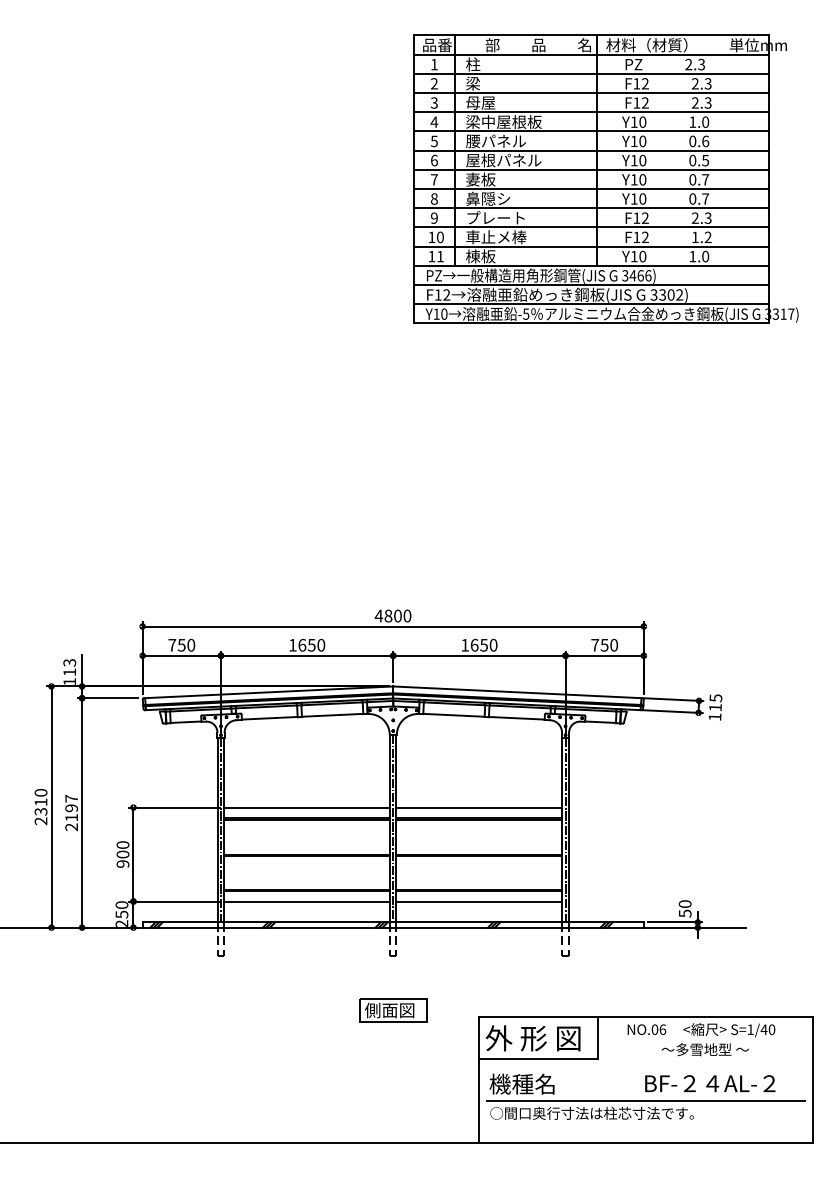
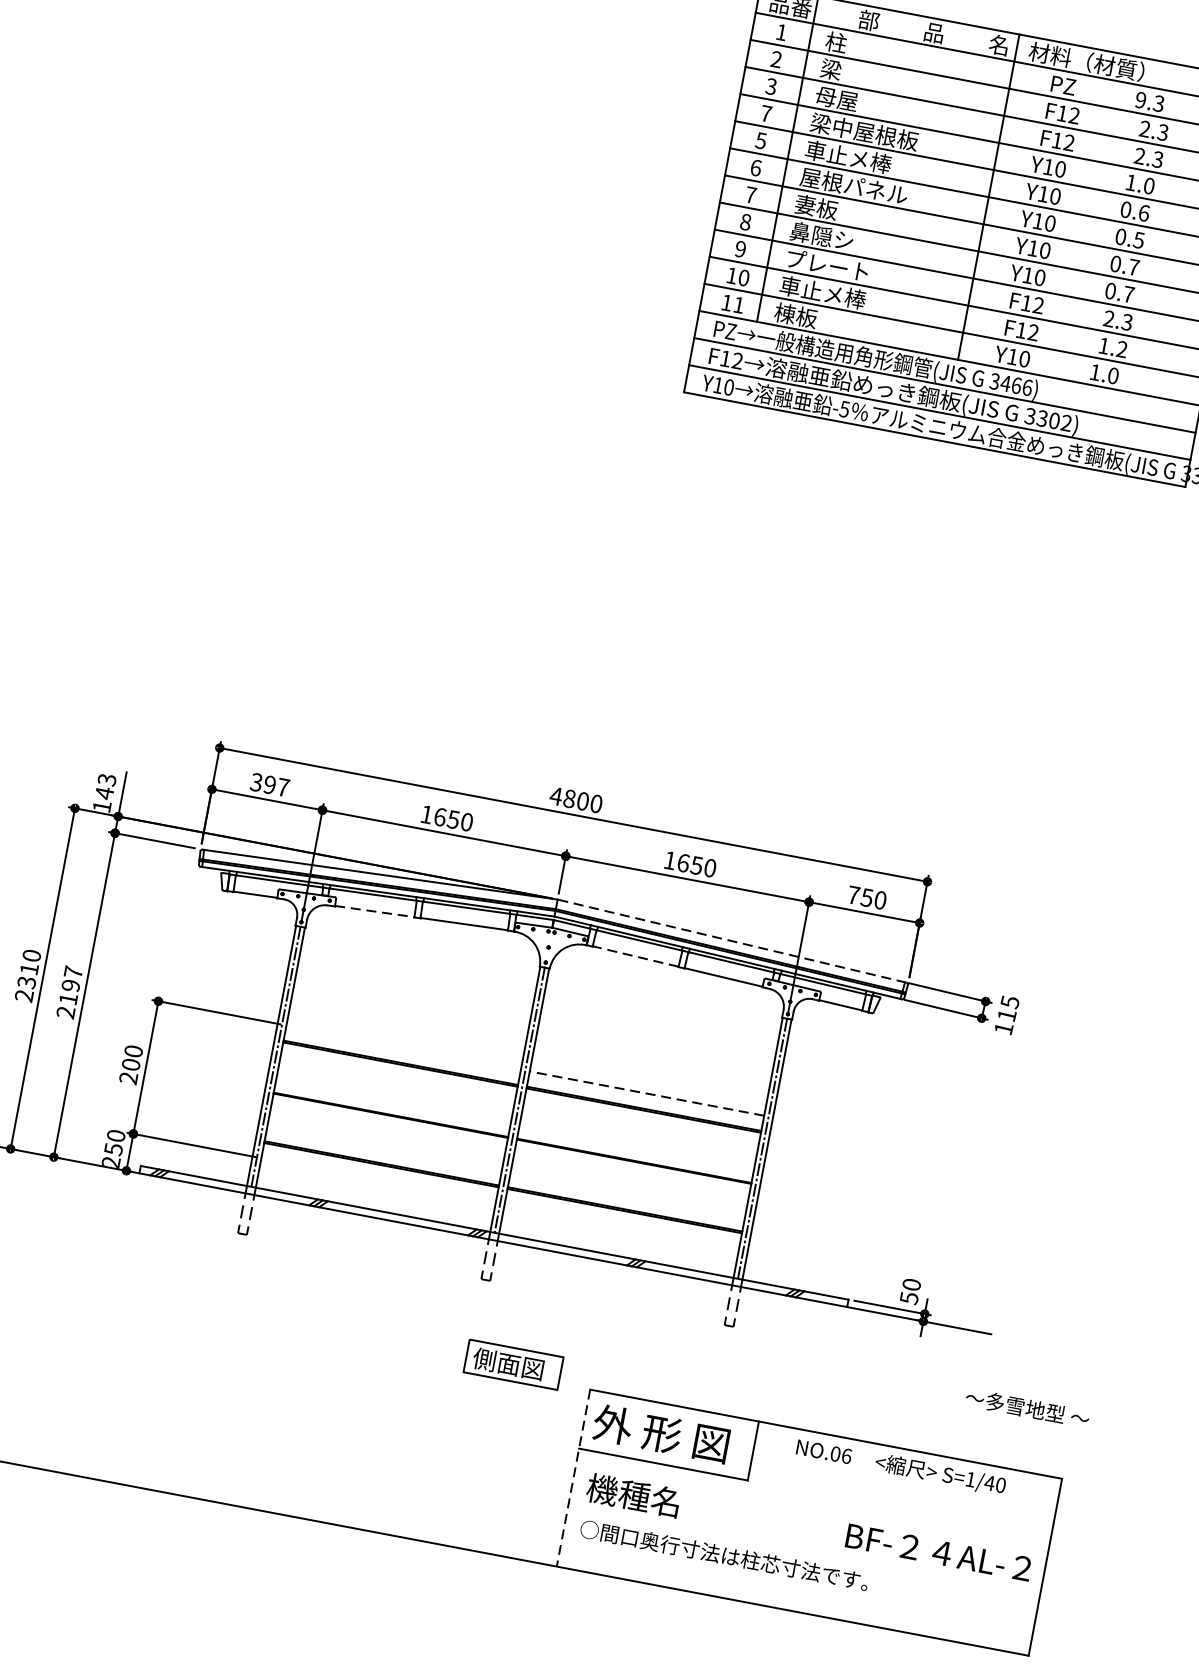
text: (688, 64) -> (1140, 100), 2.3 -> 9.3
text: (434, 121) -> (766, 112), 4 -> 7
text: (496, 141) -> (848, 157), 腰パネル -> 車止メ棒
text: (181, 644) -> (269, 783), 750 -> 397
text: (69, 672) -> (104, 793), 113 -> 143
line: (517, 692) -> (731, 941), solid -> dashed
line: (453, 715) -> (634, 956), solid -> dashed
line: (269, 718) -> (374, 911), solid -> dashed
line: (307, 807) -> (404, 1047), removed
line: (478, 807) -> (645, 1093), solid -> dashed
text: (123, 863) -> (129, 1077), 900 -> 200
line: (307, 901) -> (379, 1180), removed
line: (479, 901) -> (622, 1226), removed
part: (393, 1010) -> (513, 1365), moved
text: (705, 1049) -> (1027, 1408), moved
line: (478, 1080) -> (572, 1478), solid -> dashed
text: (710, 1083) -> (939, 1552), moved
line: (645, 1100) -> (803, 1551), removed

